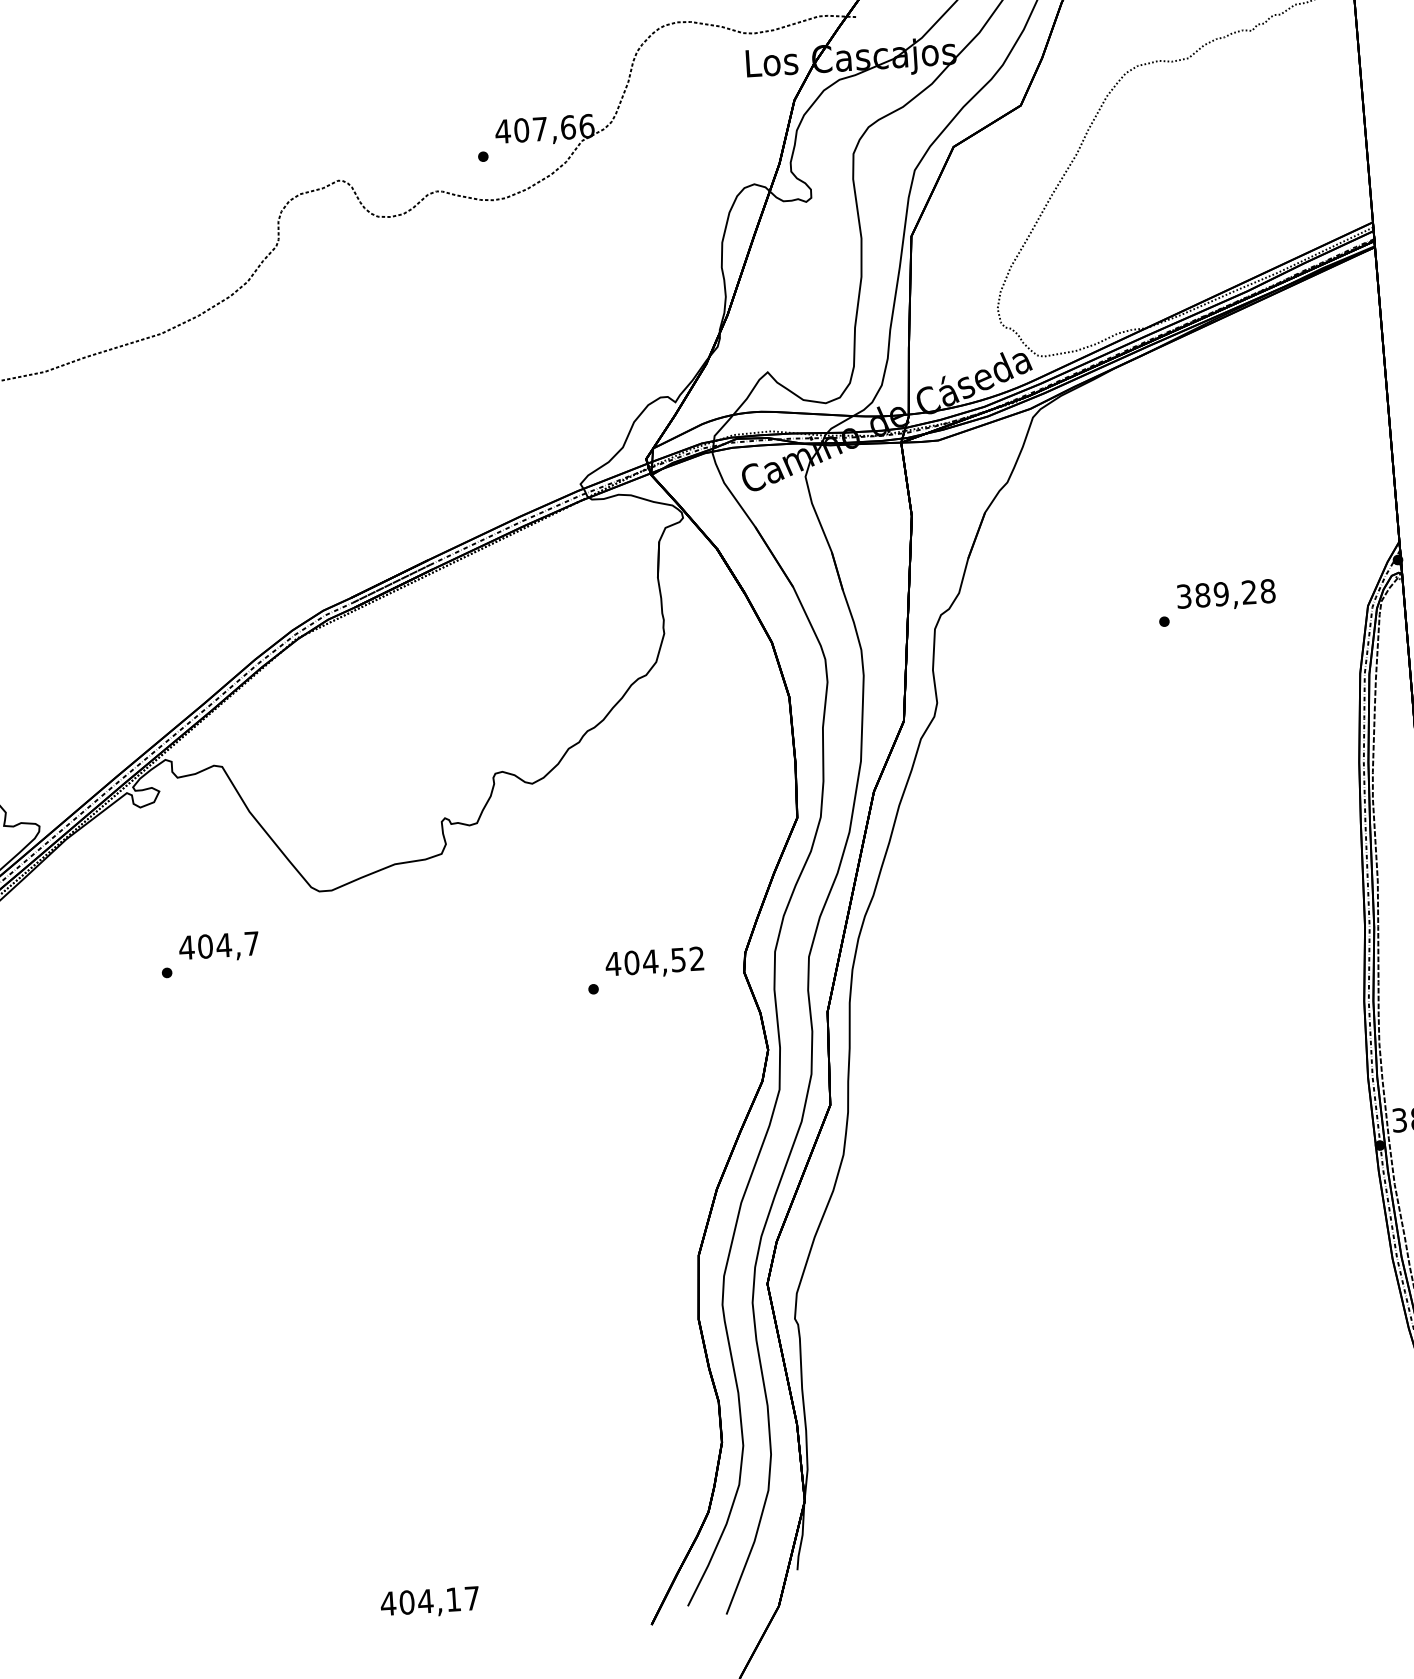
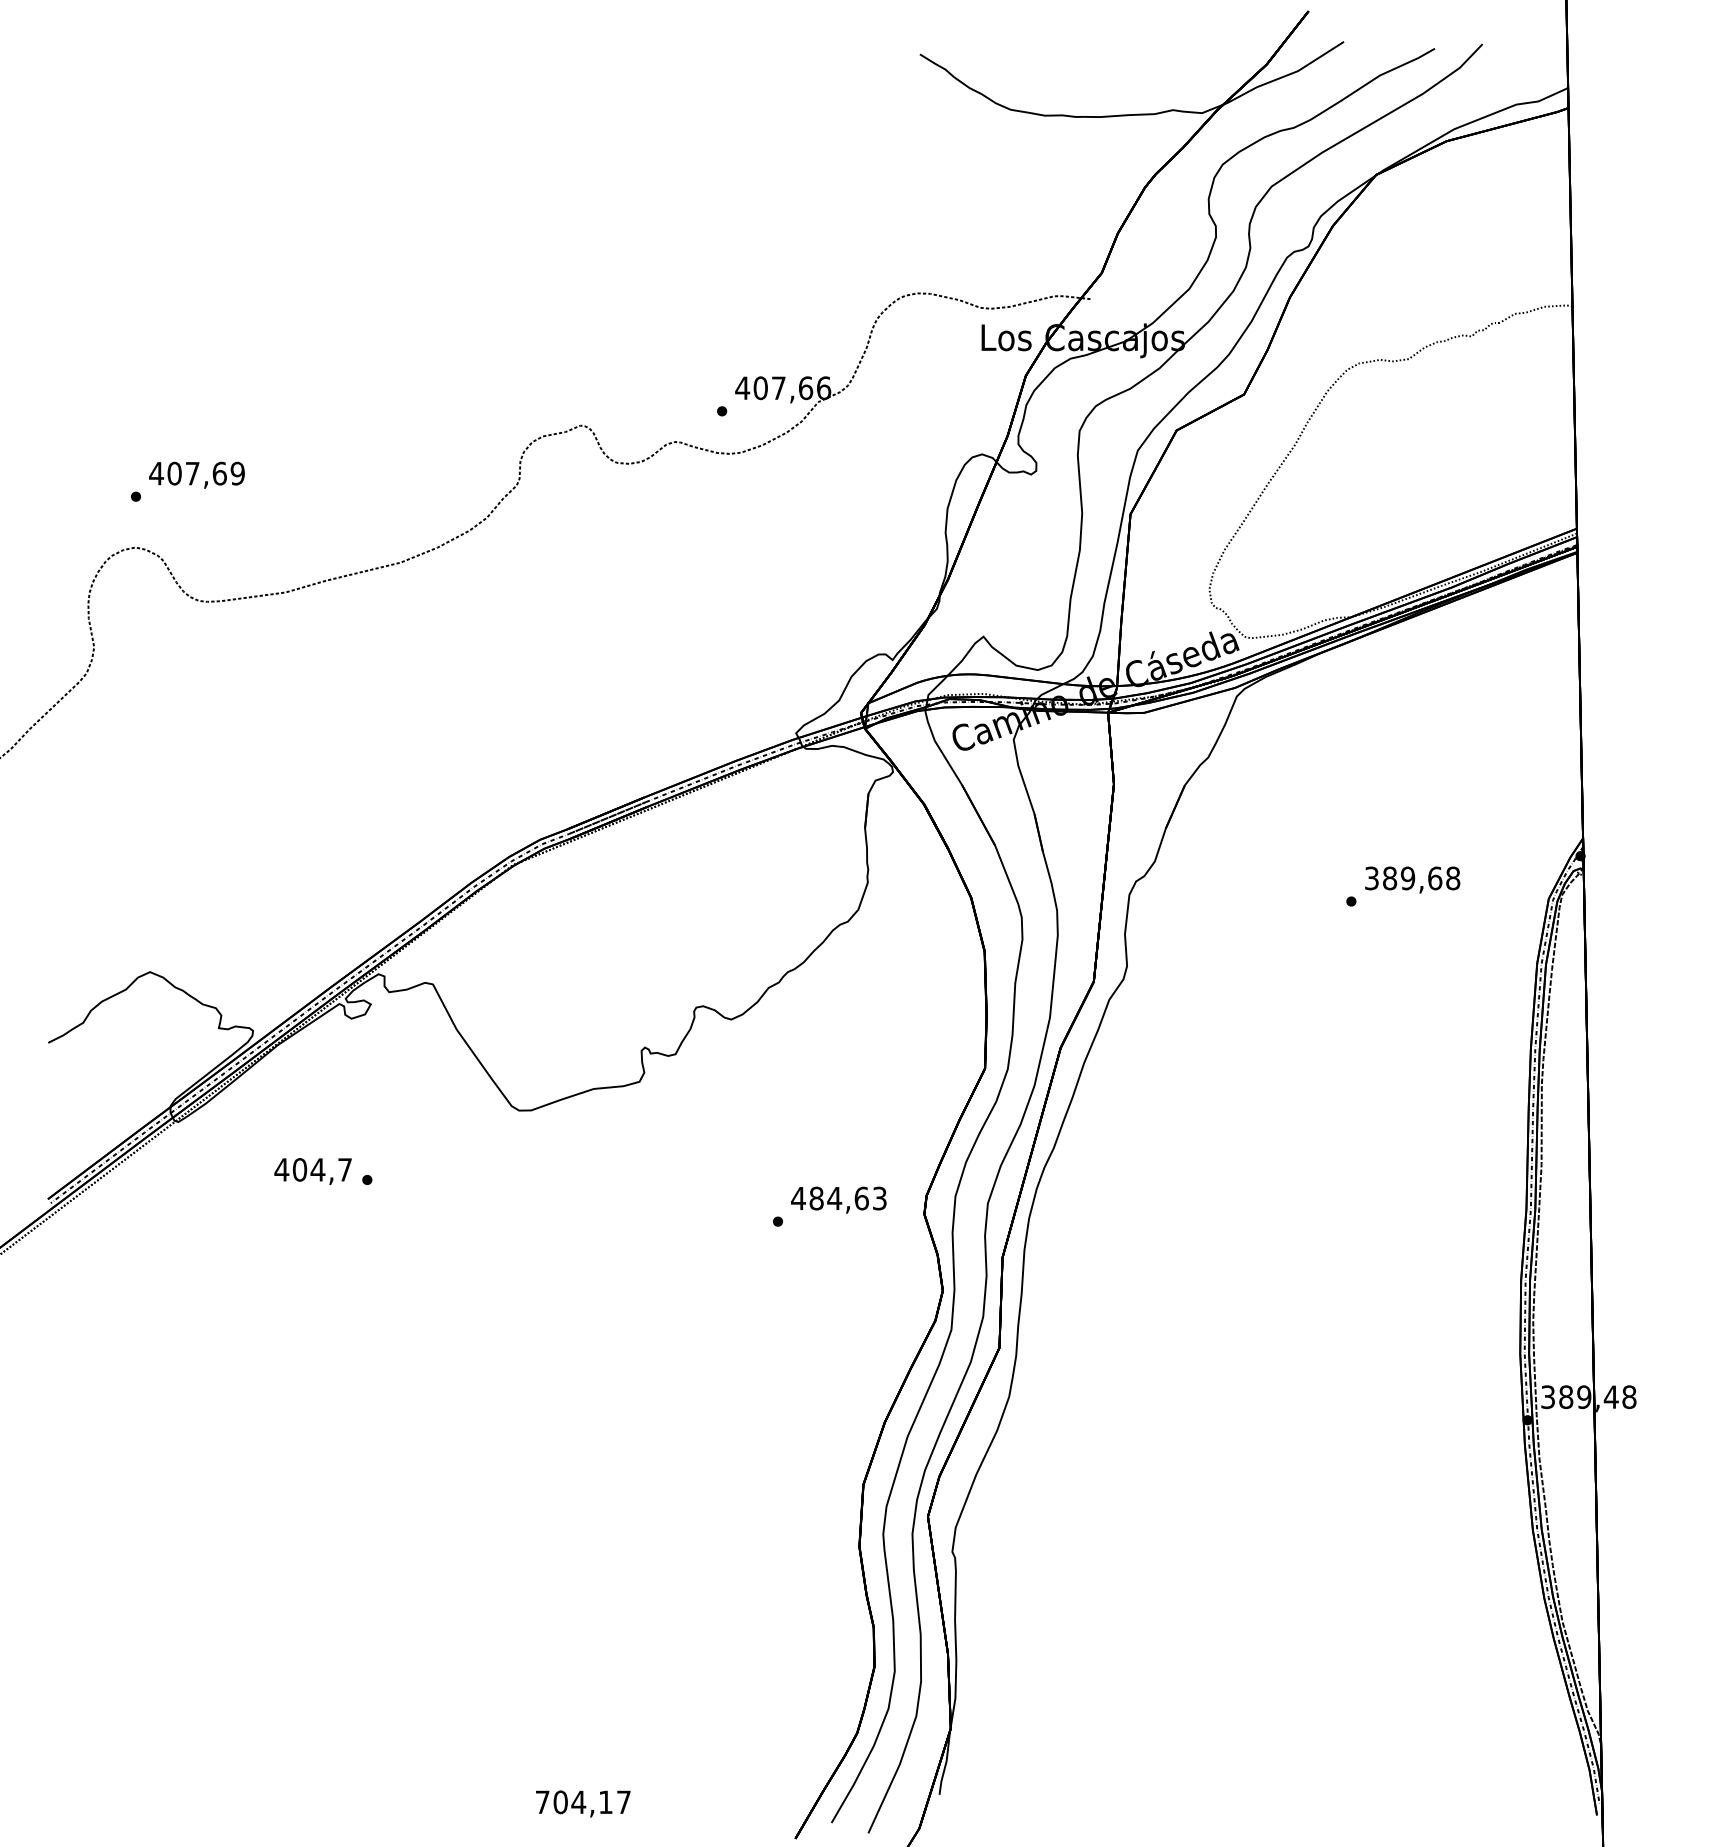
text: (1249, 592) -> (1435, 878), 389,28 -> 389,68
text: (218, 947) -> (312, 1171), moved
text: (663, 960) -> (847, 1198), 404,52 -> 484,63
text: (388, 1602) -> (542, 1801), 404,17 -> 704,17

